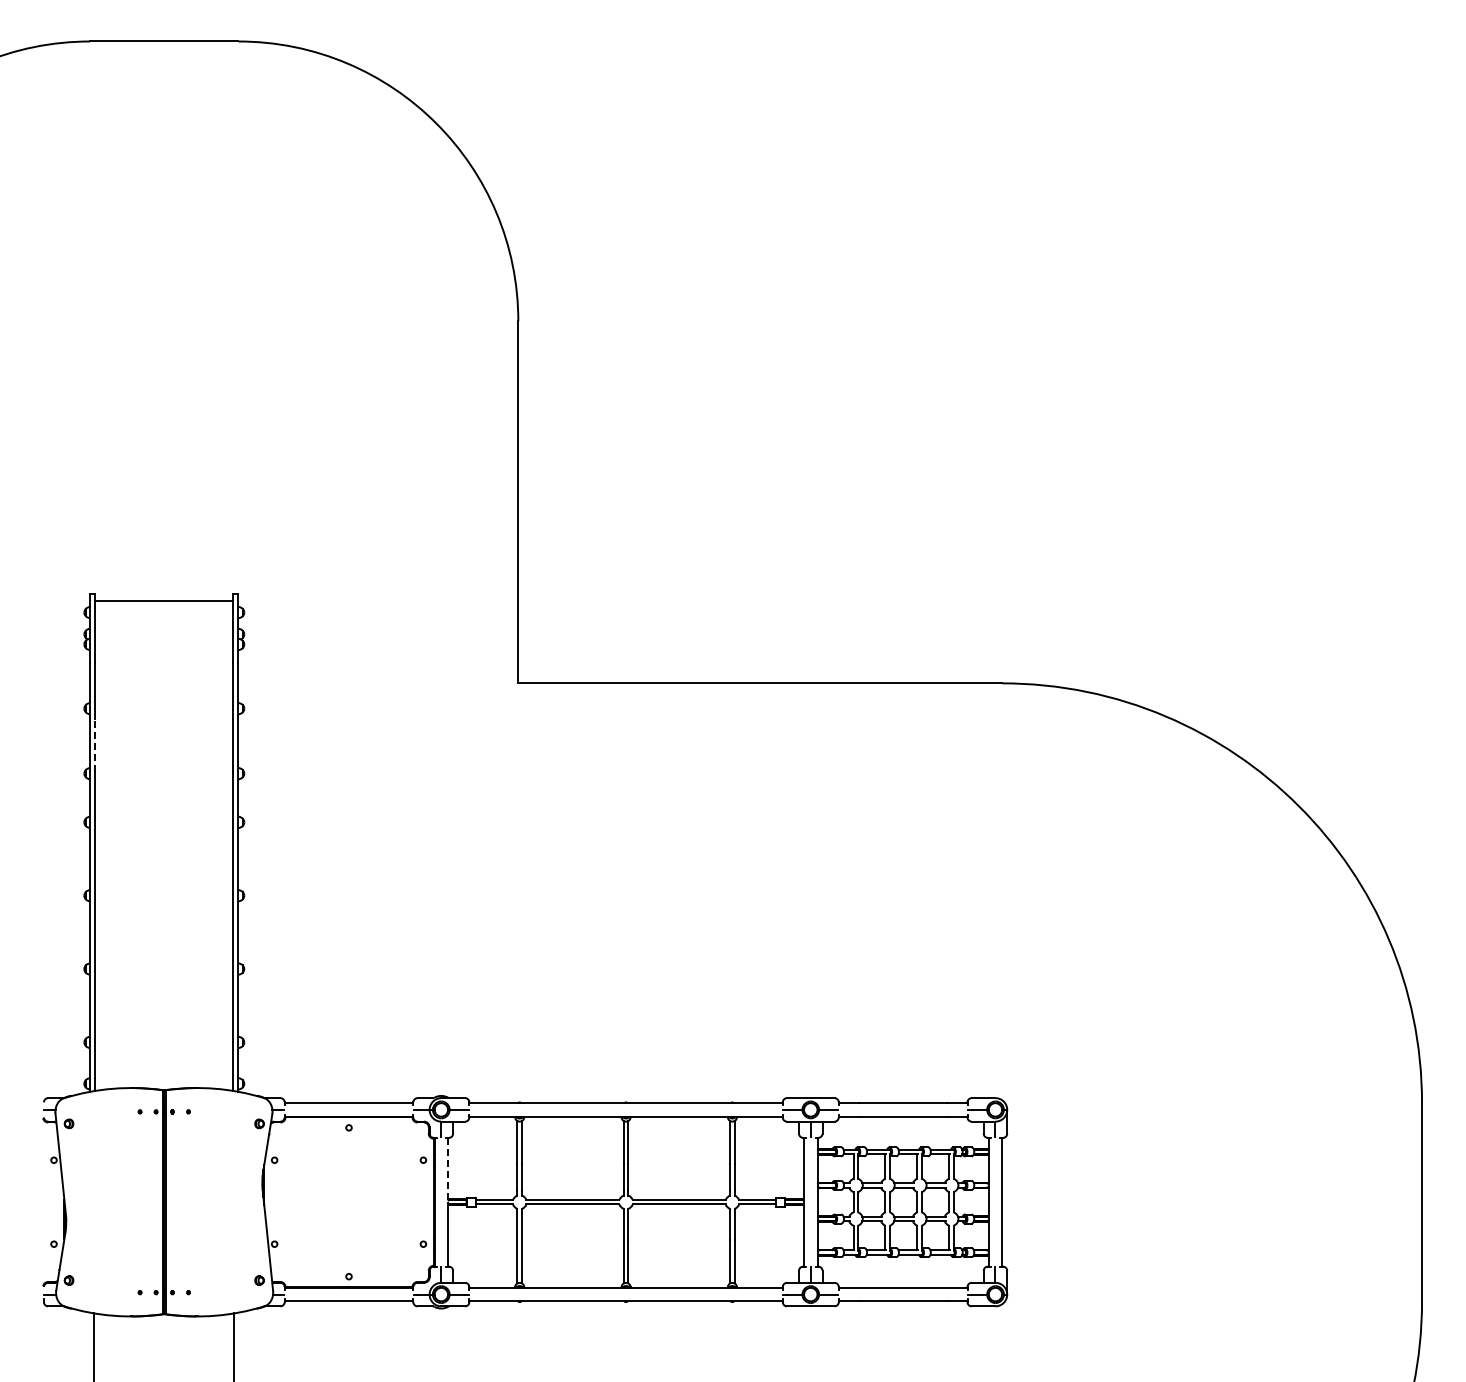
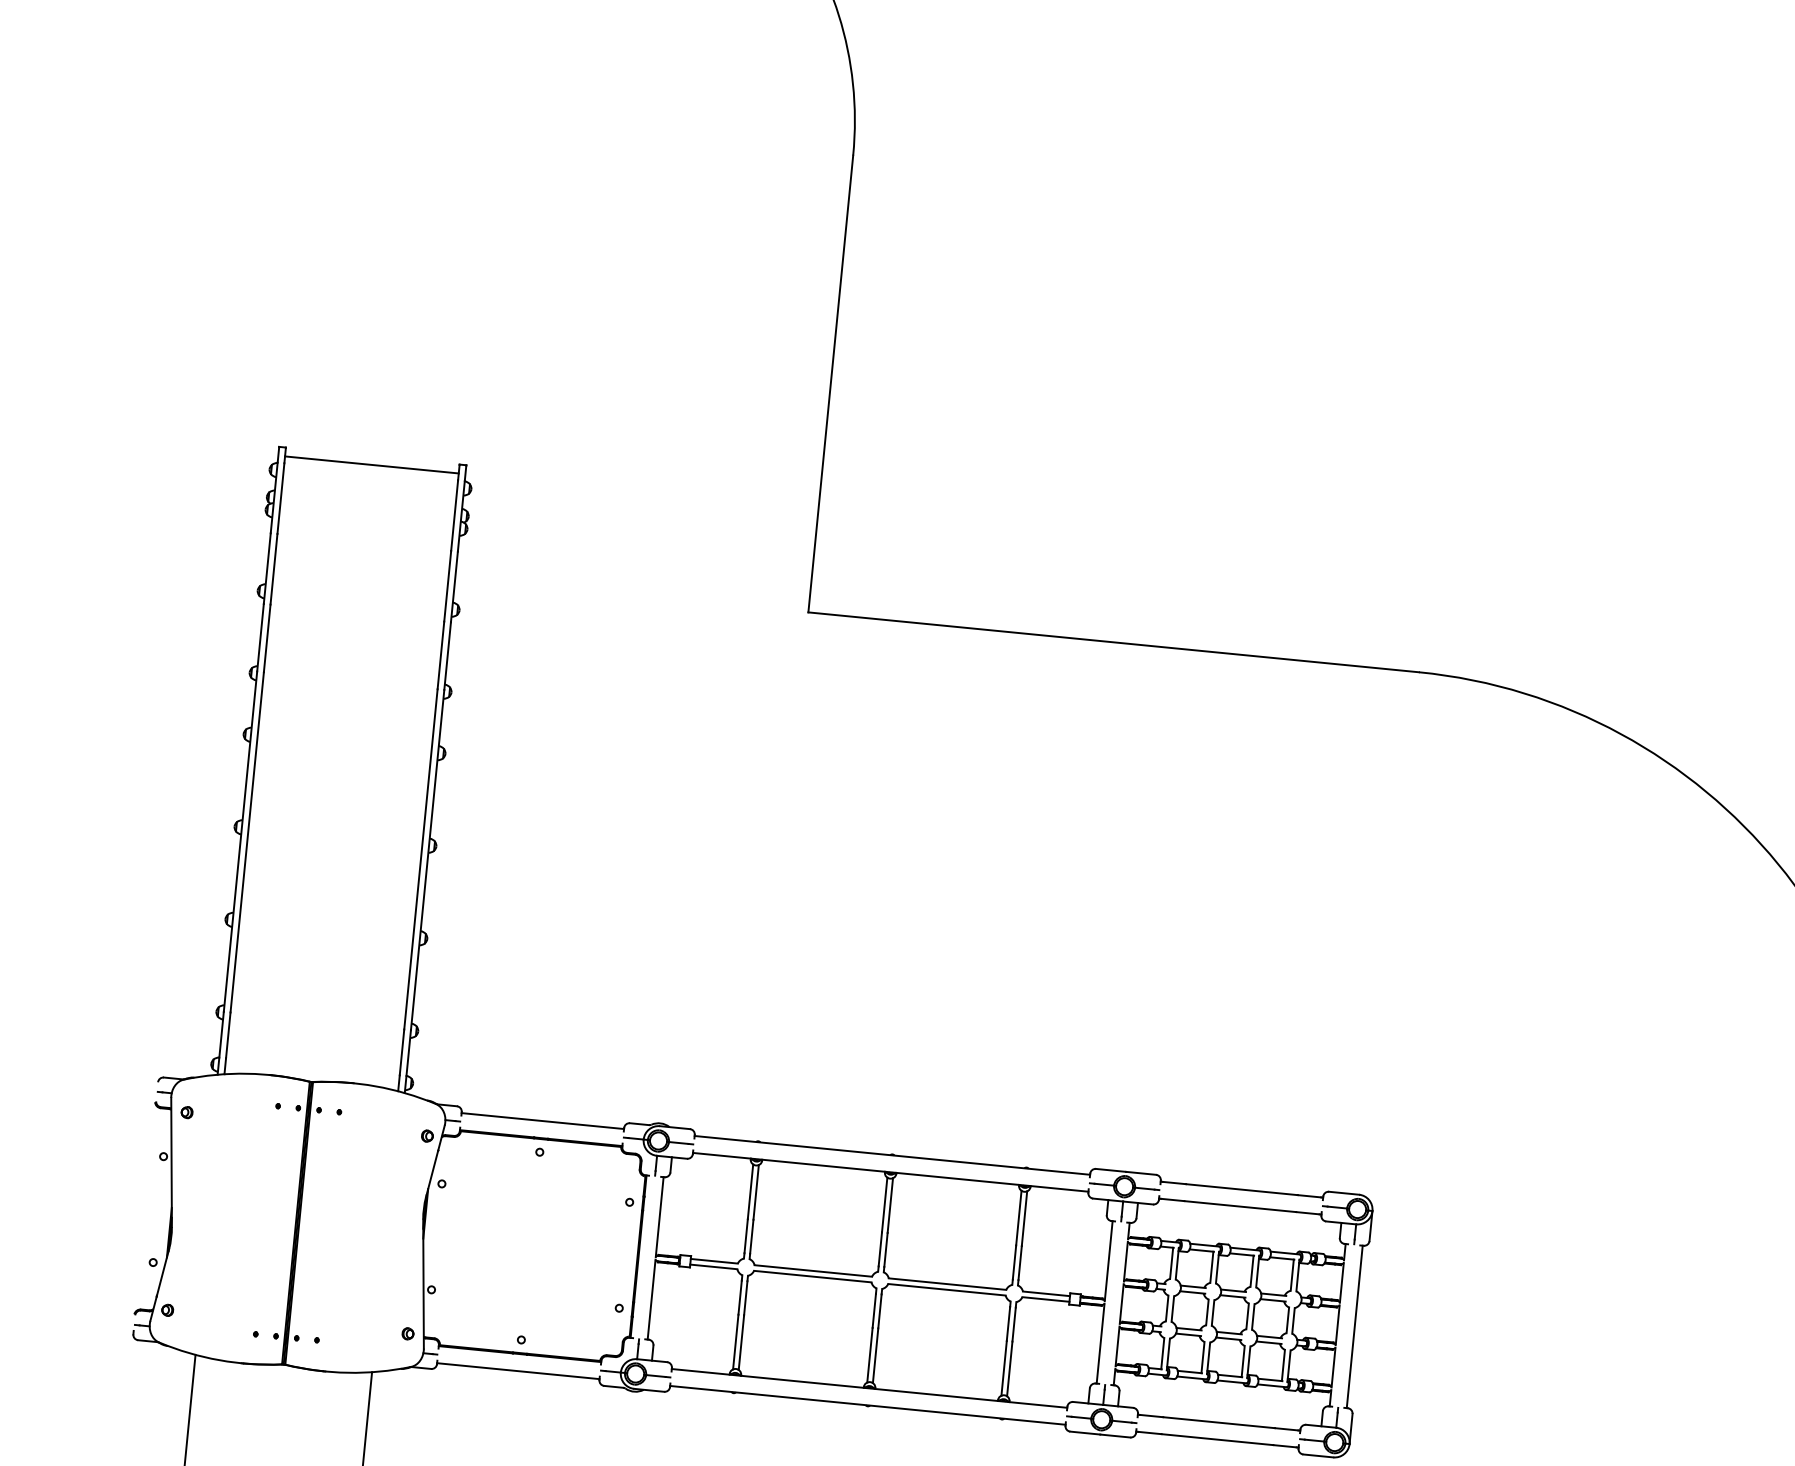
line: (95, 745) -> (267, 638), dashed -> solid
line: (448, 1169) -> (660, 1217), dashed -> solid

